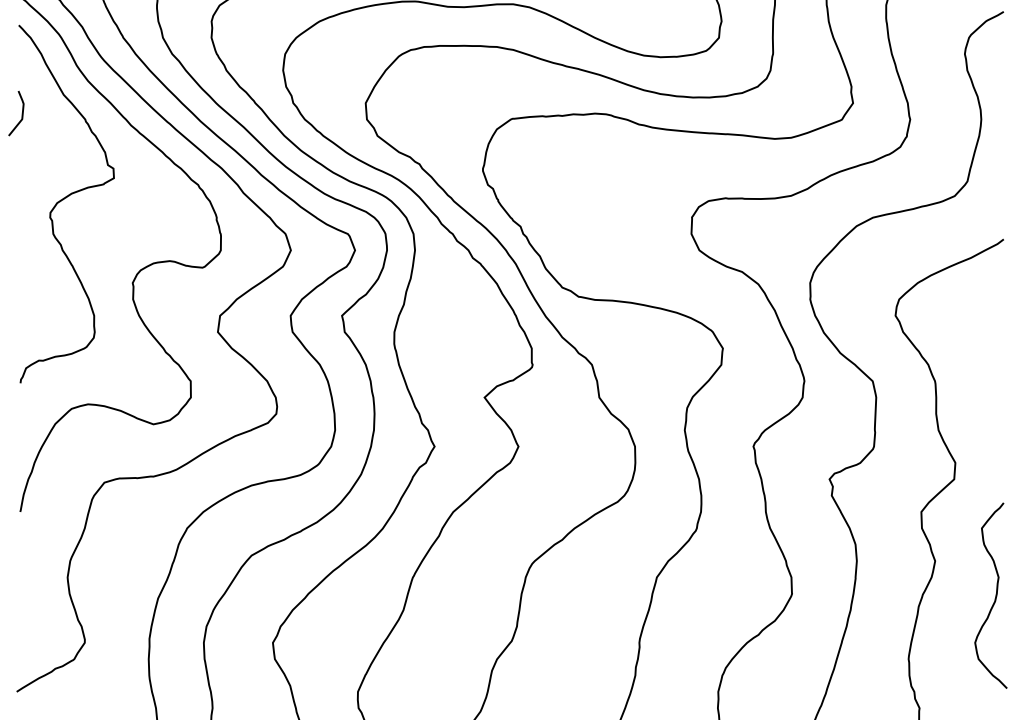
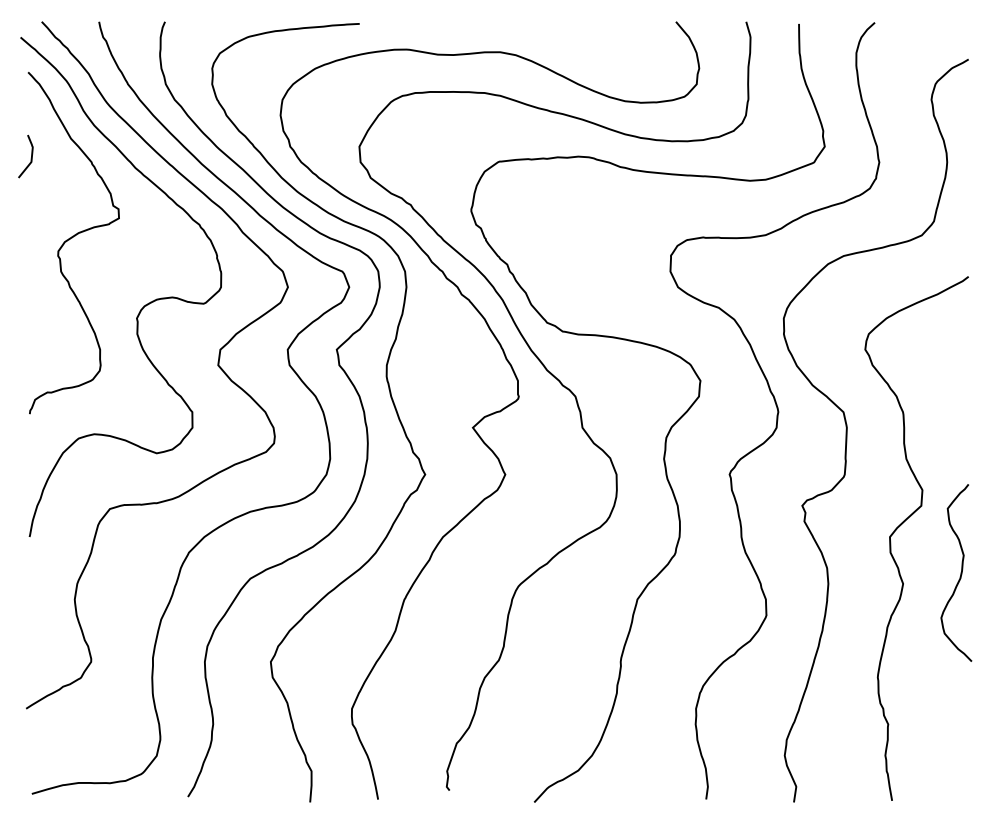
curve: (995, 595) -> (960, 572), moved

